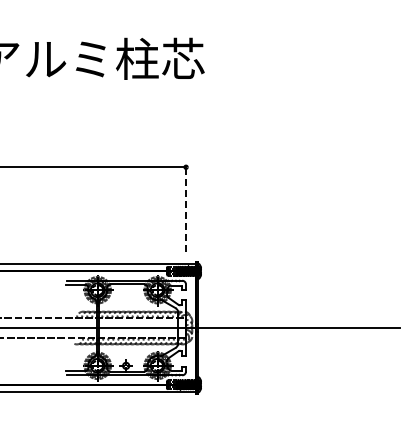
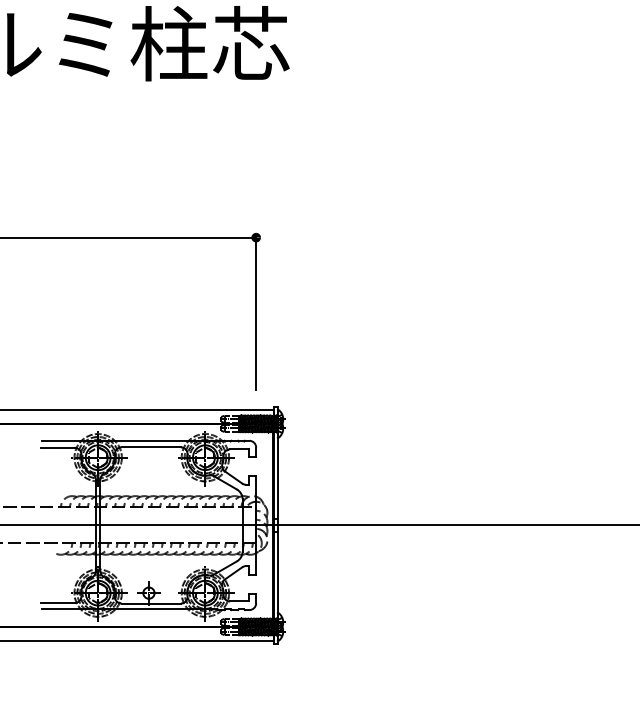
line: (186, 208) -> (256, 311), dashed -> solid

